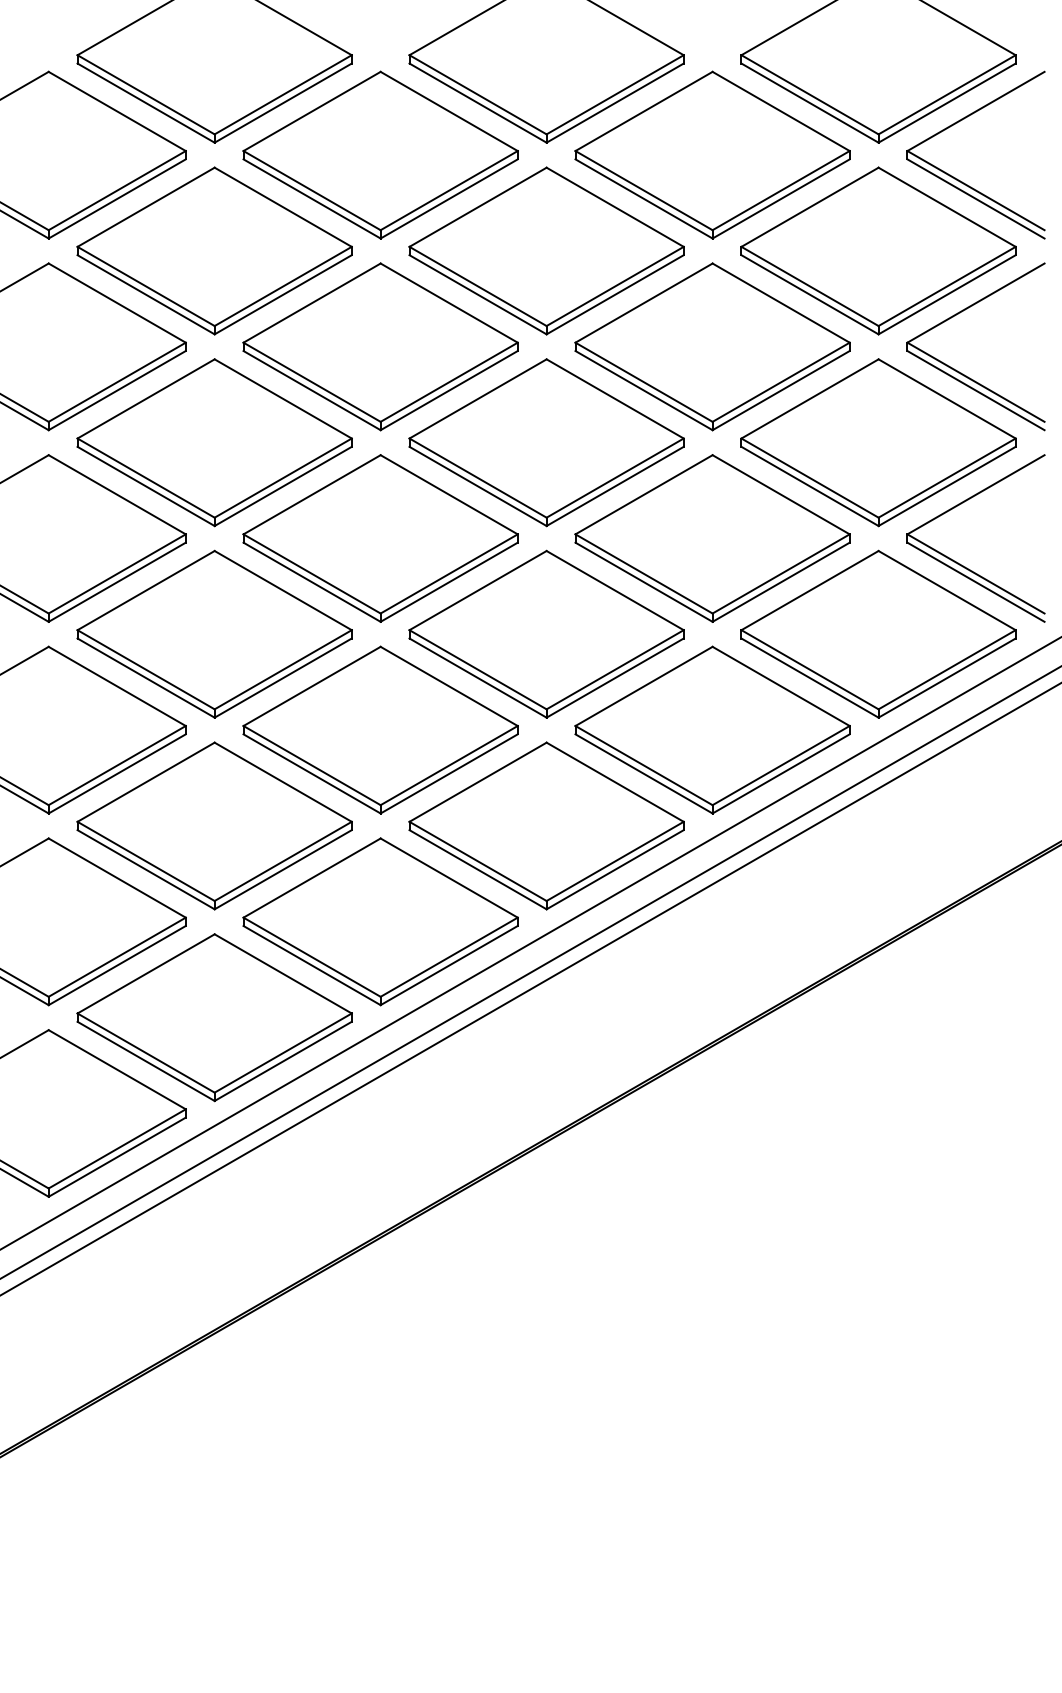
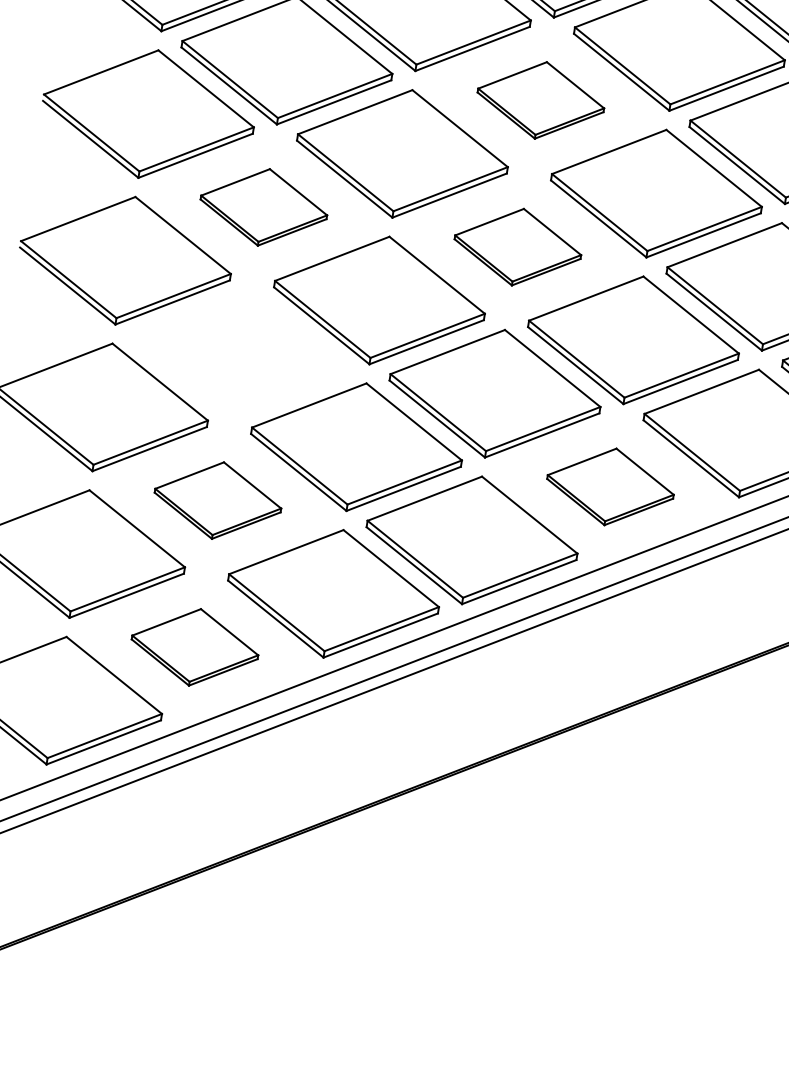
part: (546, 250) -> (540, 100), size x0.6
part: (214, 442) -> (263, 207), size x0.6
part: (546, 442) -> (517, 246), size x0.6
part: (214, 633) -> (240, 353), removed
part: (712, 729) -> (610, 486), size x0.6
part: (214, 825) -> (217, 500), size x0.6
part: (214, 1017) -> (194, 647), size x0.6

